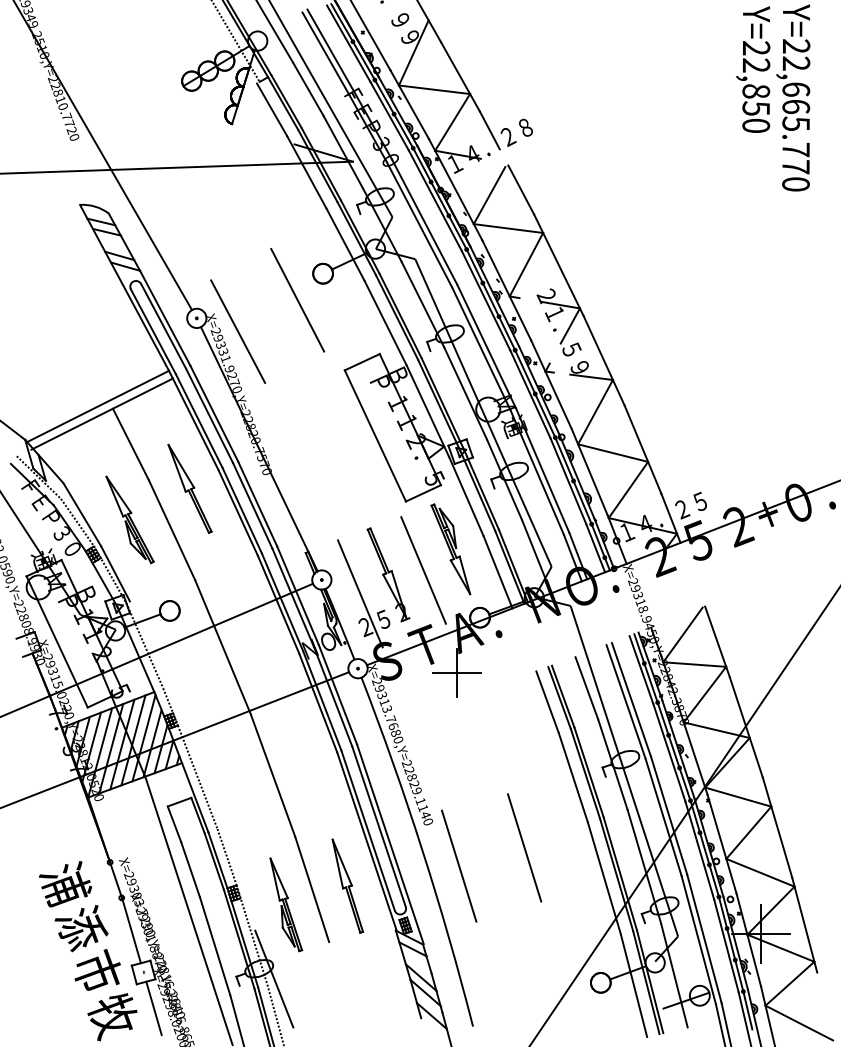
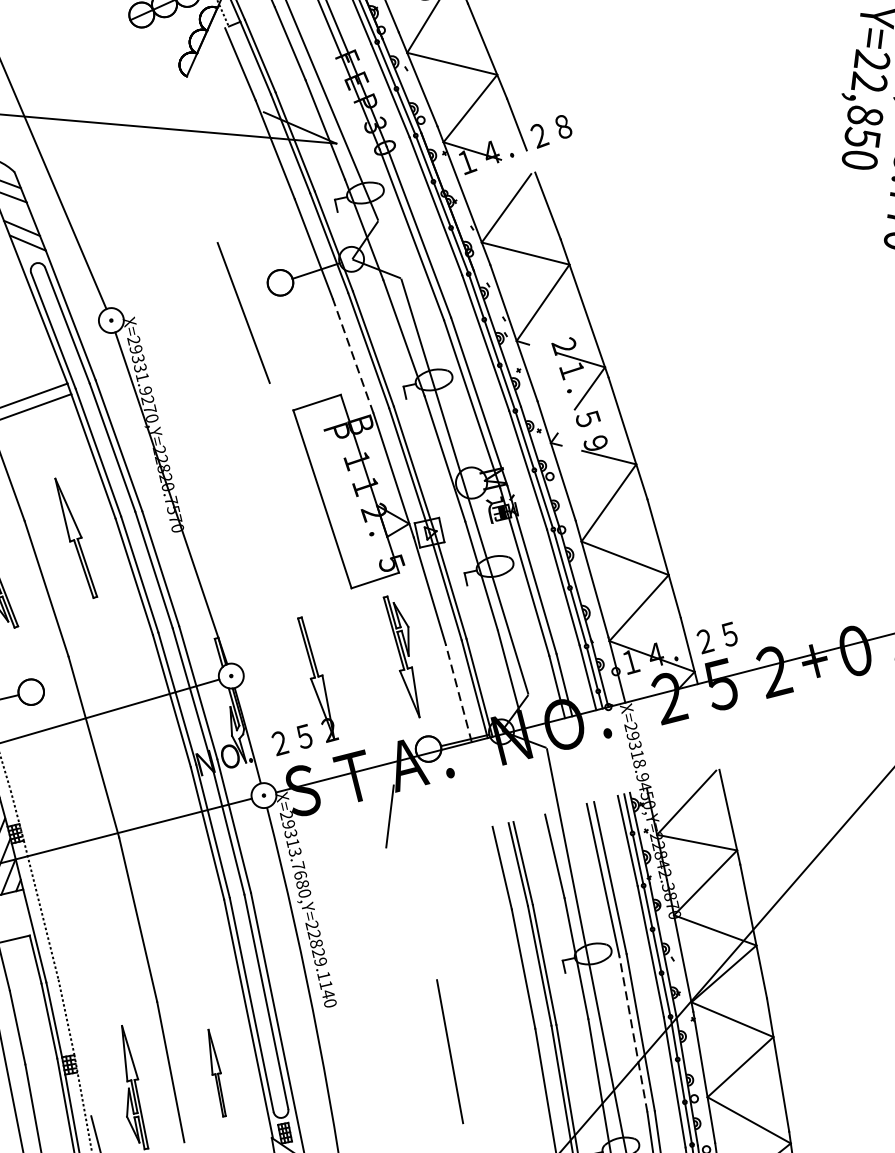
line: (385, 322) -> (353, 355), solid -> dashed
line: (238, 331) -> (162, 343), removed
line: (423, 570) -> (363, 679), removed
line: (498, 572) -> (459, 693), solid -> dashed
line: (359, 593) -> (277, 699), removed
line: (456, 673) -> (389, 817), removed
line: (663, 817) -> (633, 1034), solid -> dashed
line: (458, 865) -> (362, 1064), removed
part: (347, 885) -> (216, 1072), size x0.7

